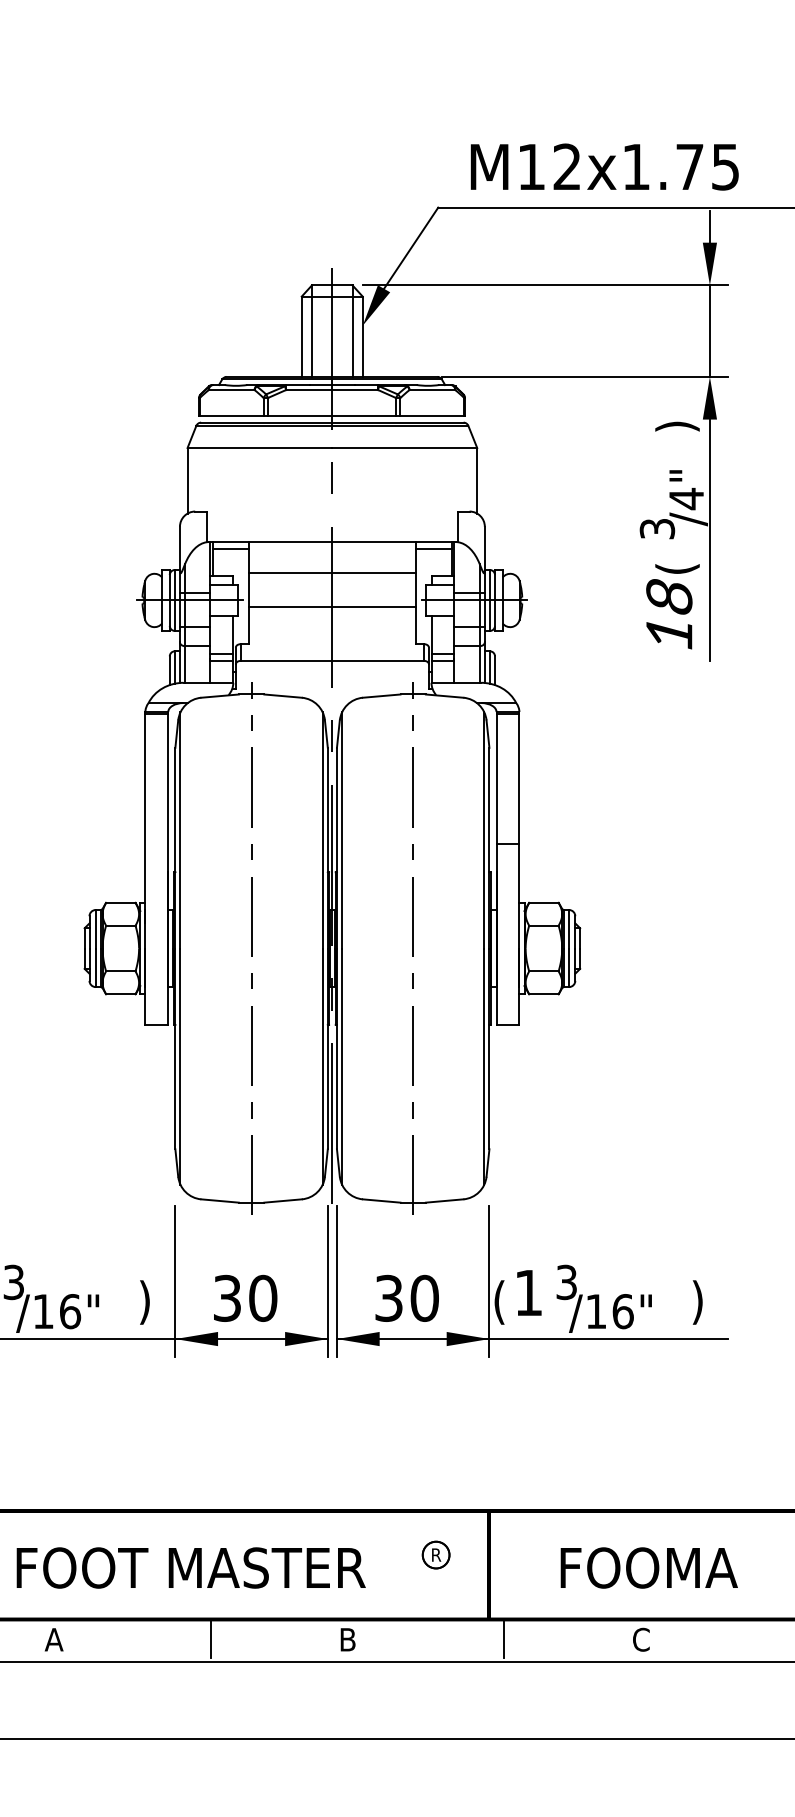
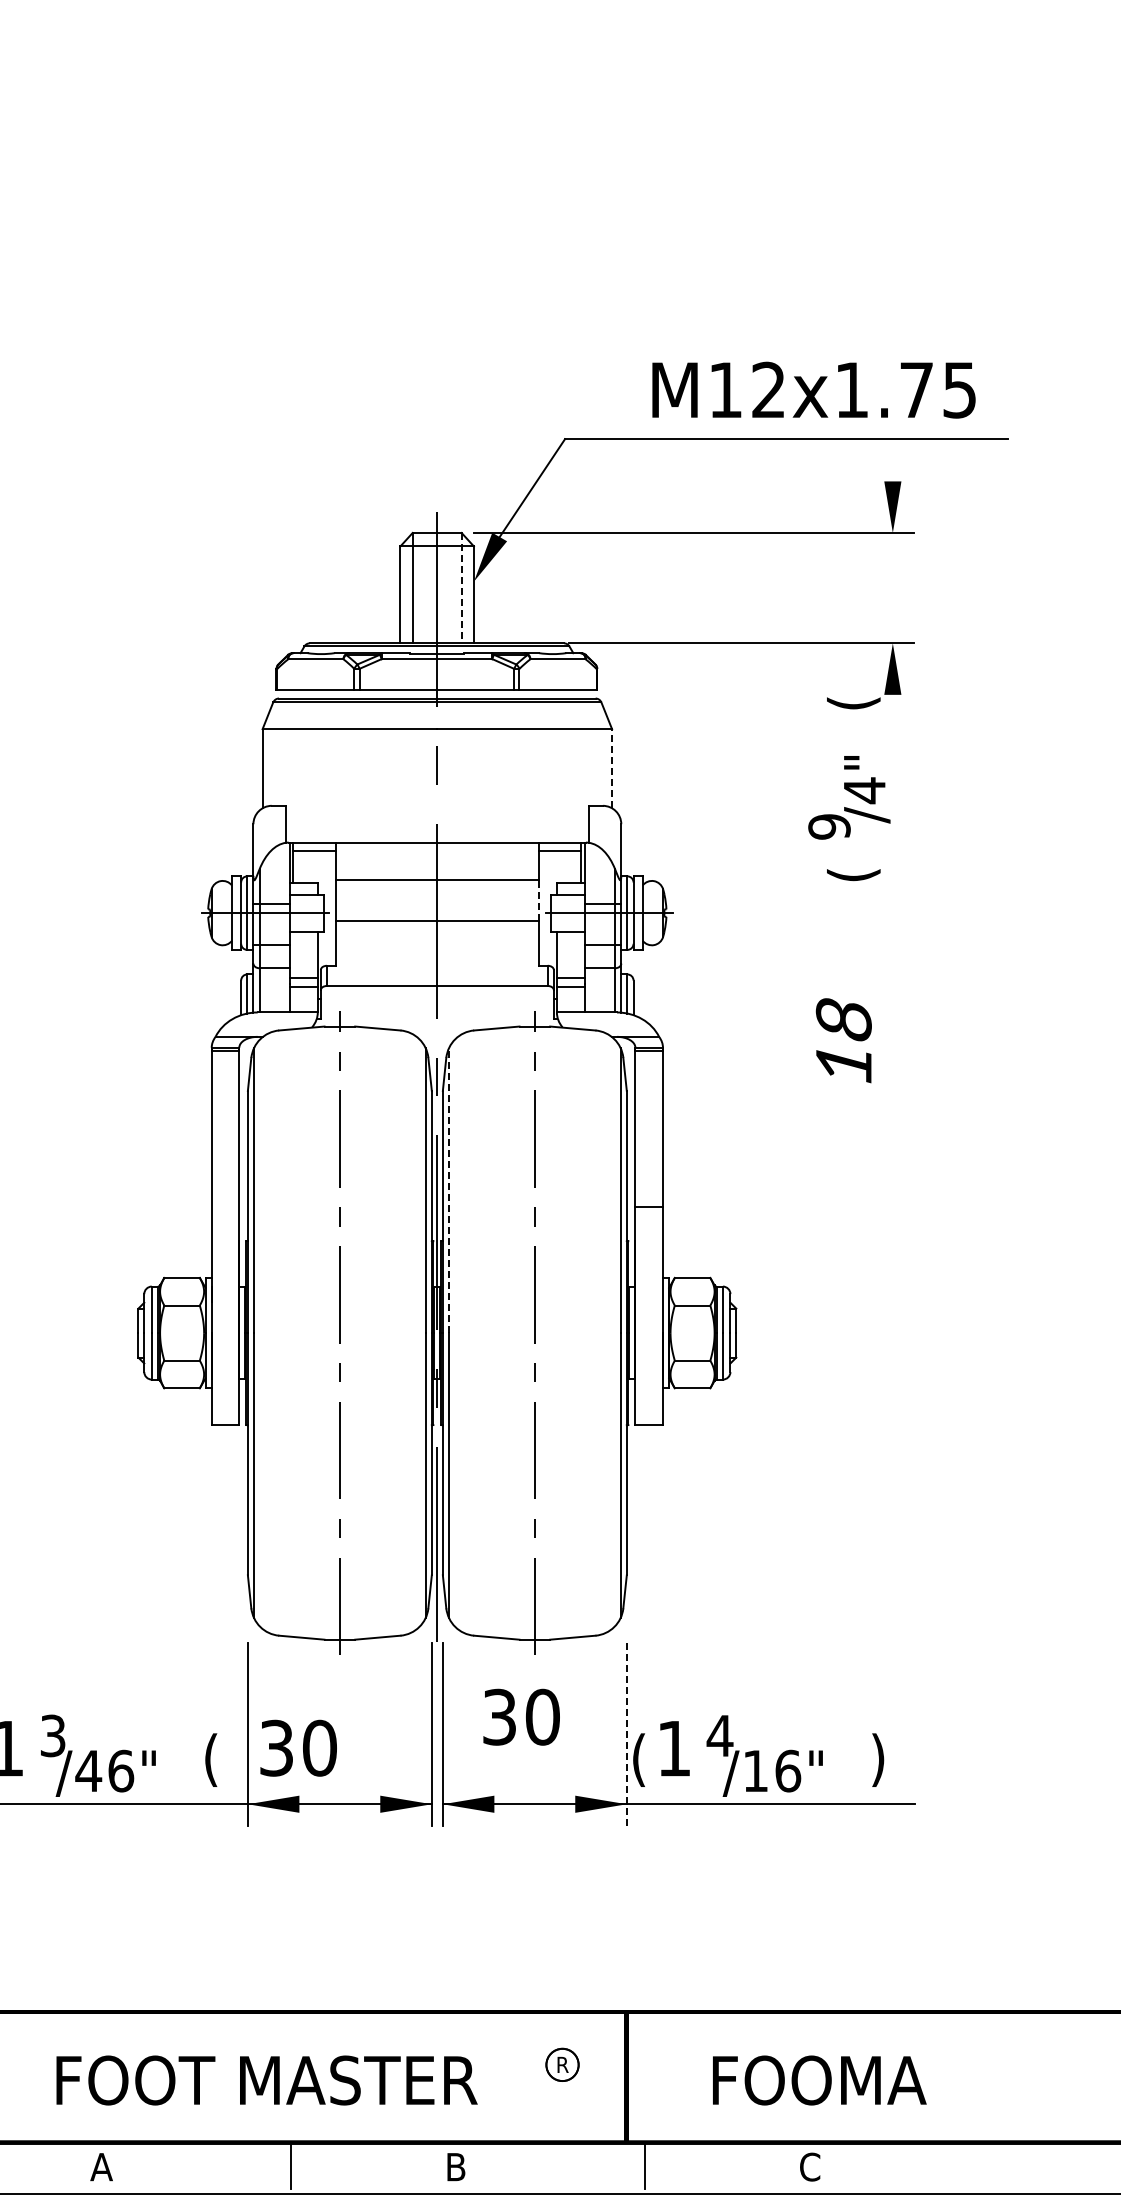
text: (604, 166) -> (813, 389), moved
line: (709, 227) -> (892, 462), removed
line: (709, 330) -> (892, 587), removed
line: (352, 331) -> (461, 588), solid -> dashed
text: (677, 426) -> (853, 703), ) -> (
line: (477, 480) -> (612, 768), solid -> dashed
text: (657, 528) -> (829, 826), 3 -> 9
line: (709, 540) -> (892, 840), removed
line: (416, 590) -> (538, 900), solid -> dashed
text: (669, 614) -> (843, 1040), moved
line: (342, 830) -> (449, 1190), solid -> dashed
line: (489, 1282) -> (626, 1735), solid -> dashed
text: (566, 1282) -> (719, 1735), 3 -> 4
text: (245, 1297) -> (298, 1747), moved
text: (407, 1297) -> (521, 1716), moved
text: (145, 1301) -> (211, 1759), ) -> (
text: (43, 1311) -> (88, 1770), /16" -> /46"

